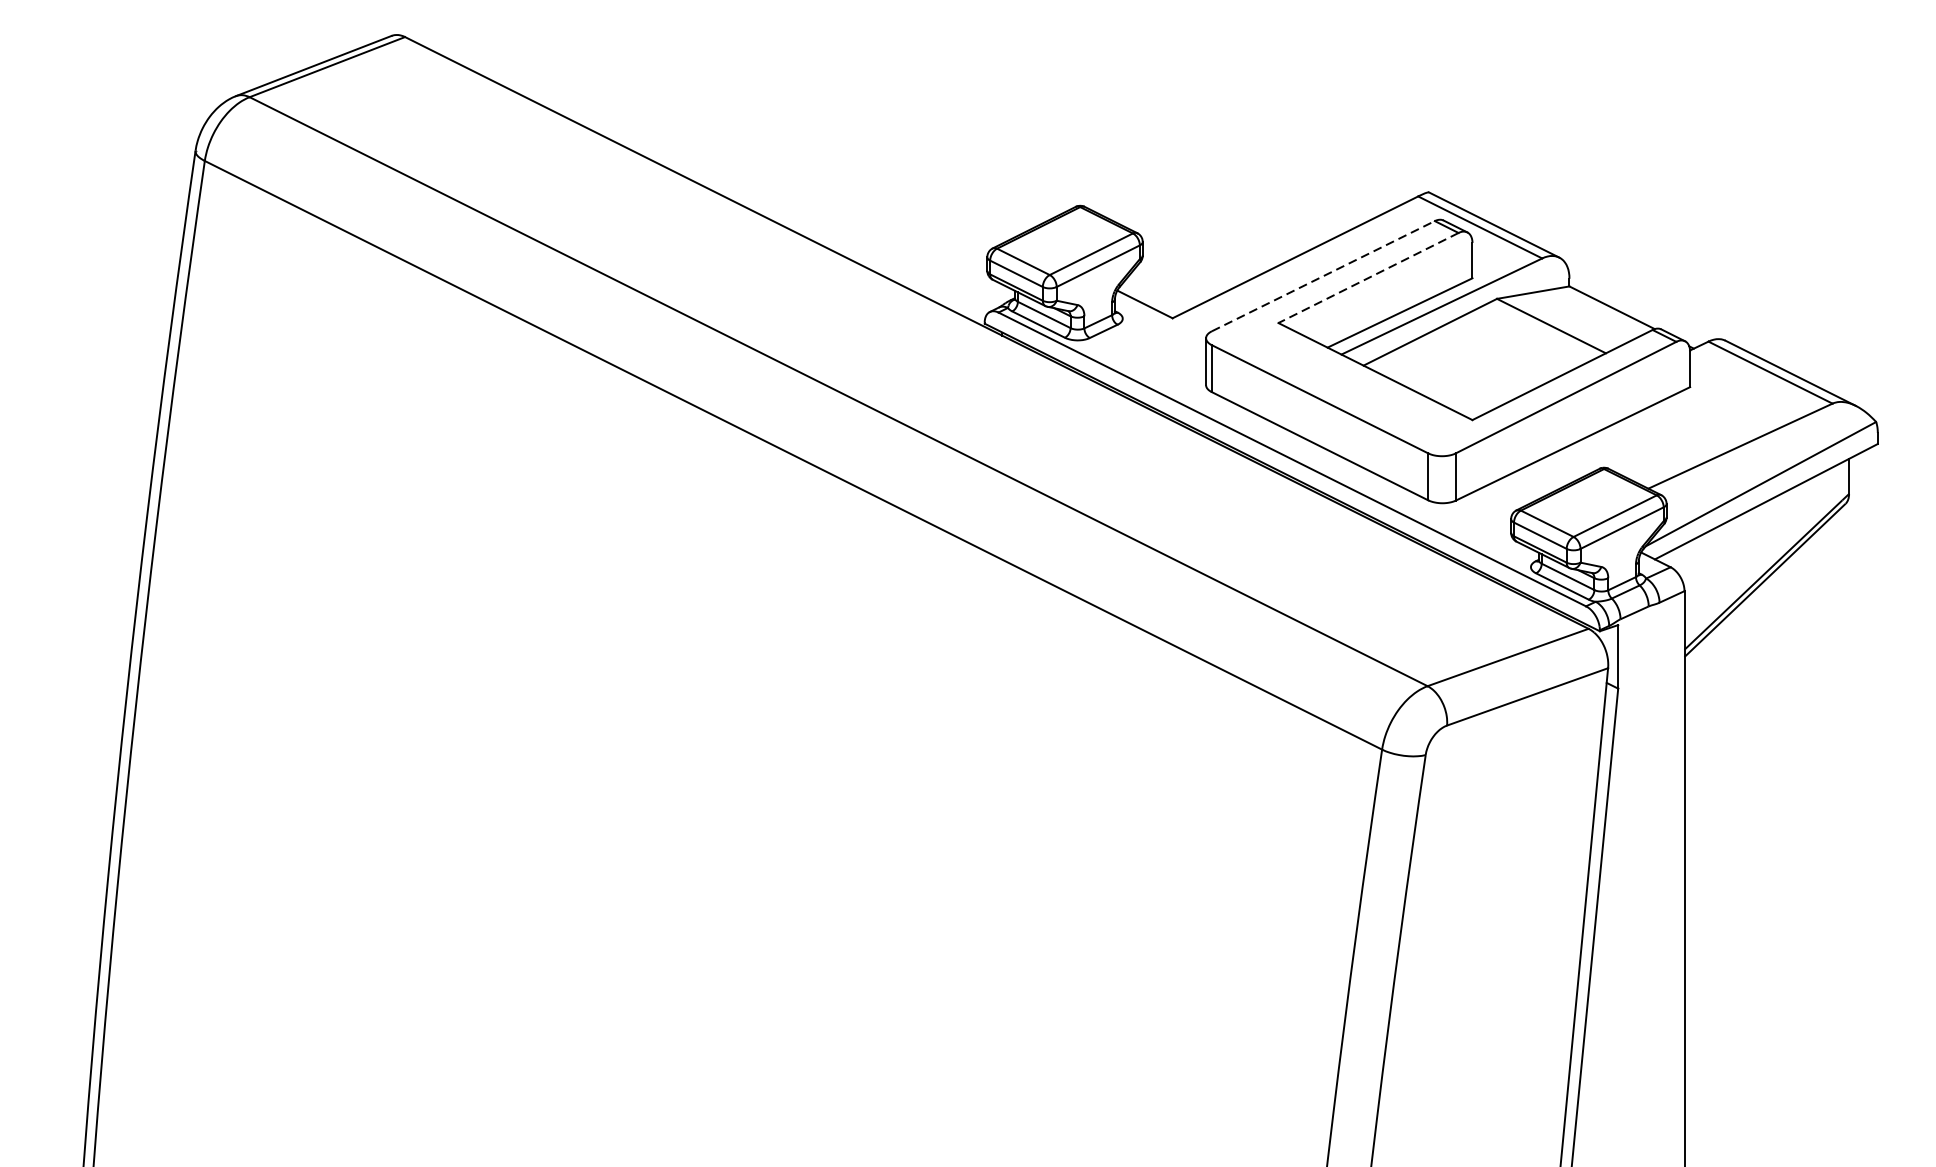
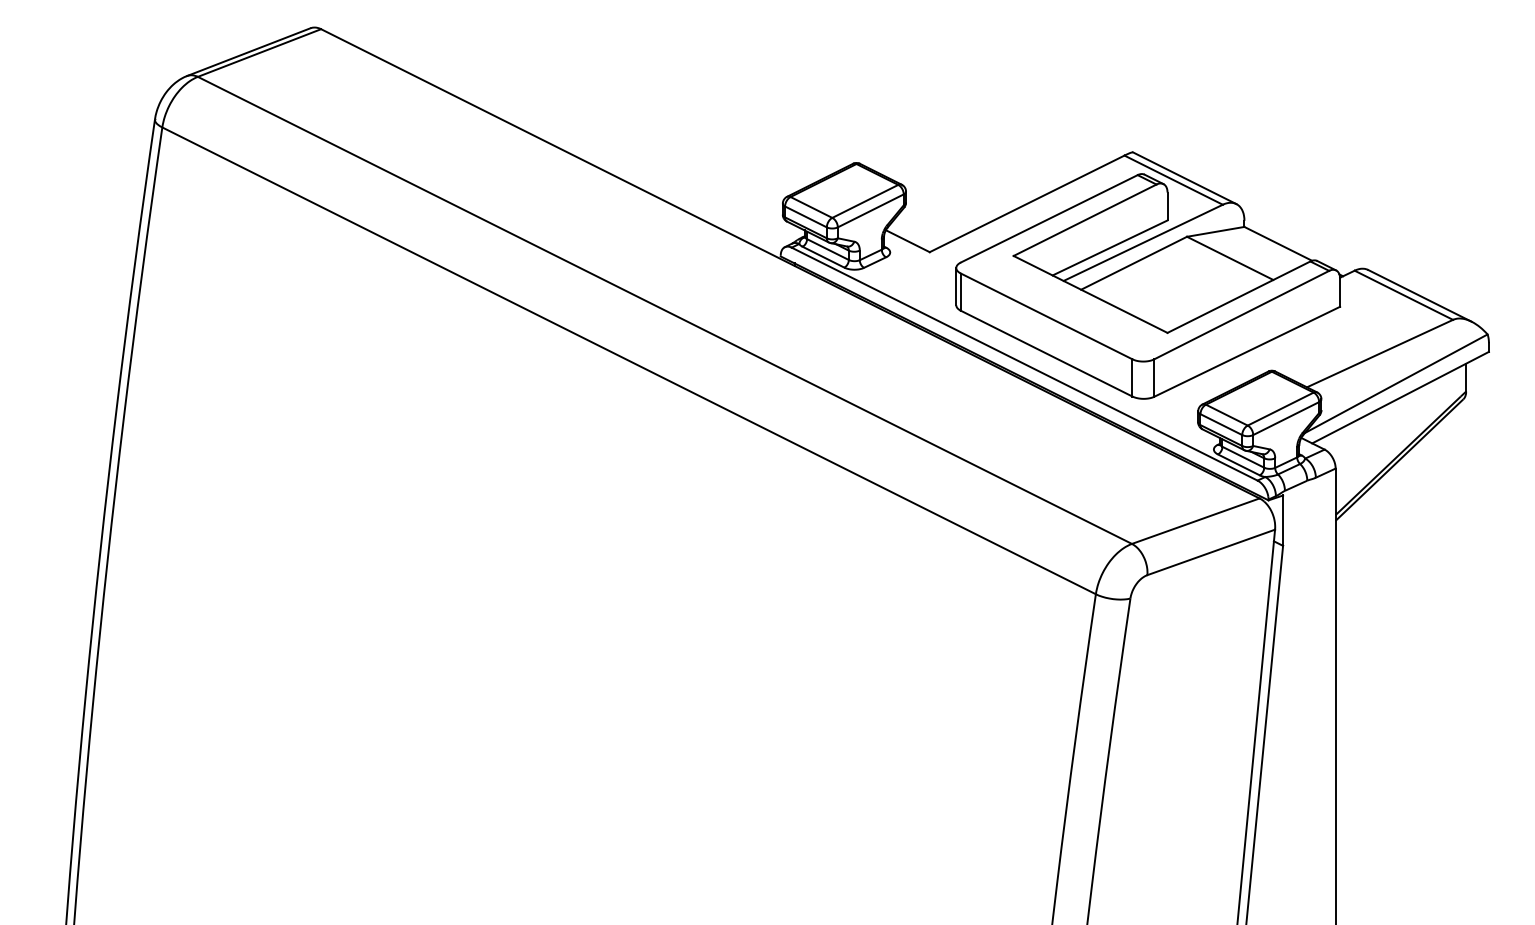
line: (1323, 275) -> (1049, 218), dashed -> solid
line: (1369, 278) -> (1085, 220), dashed -> solid

